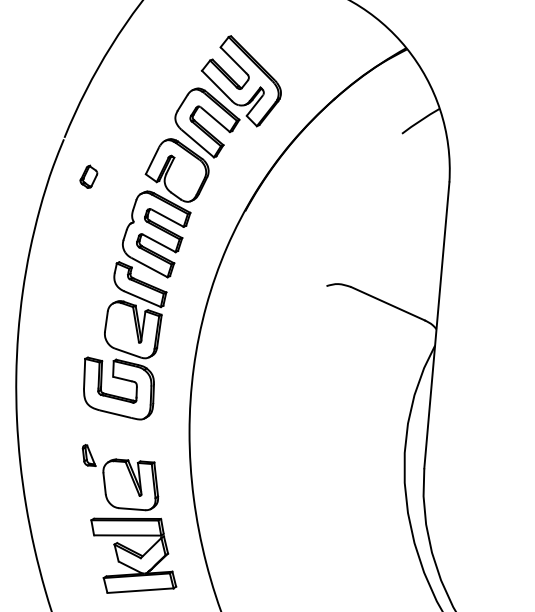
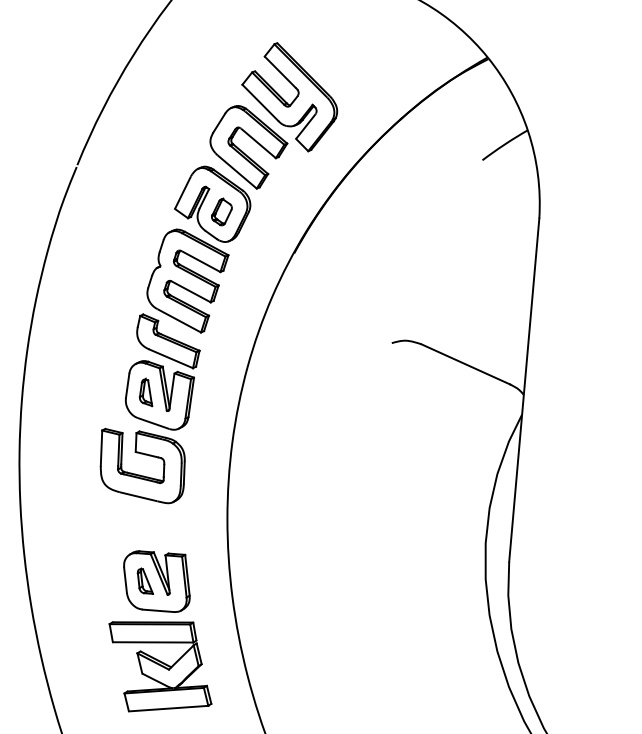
part: (88, 176) -> (221, 211), moved
part: (121, 326) -> (145, 391), added
part: (88, 455) -> (144, 581), moved

